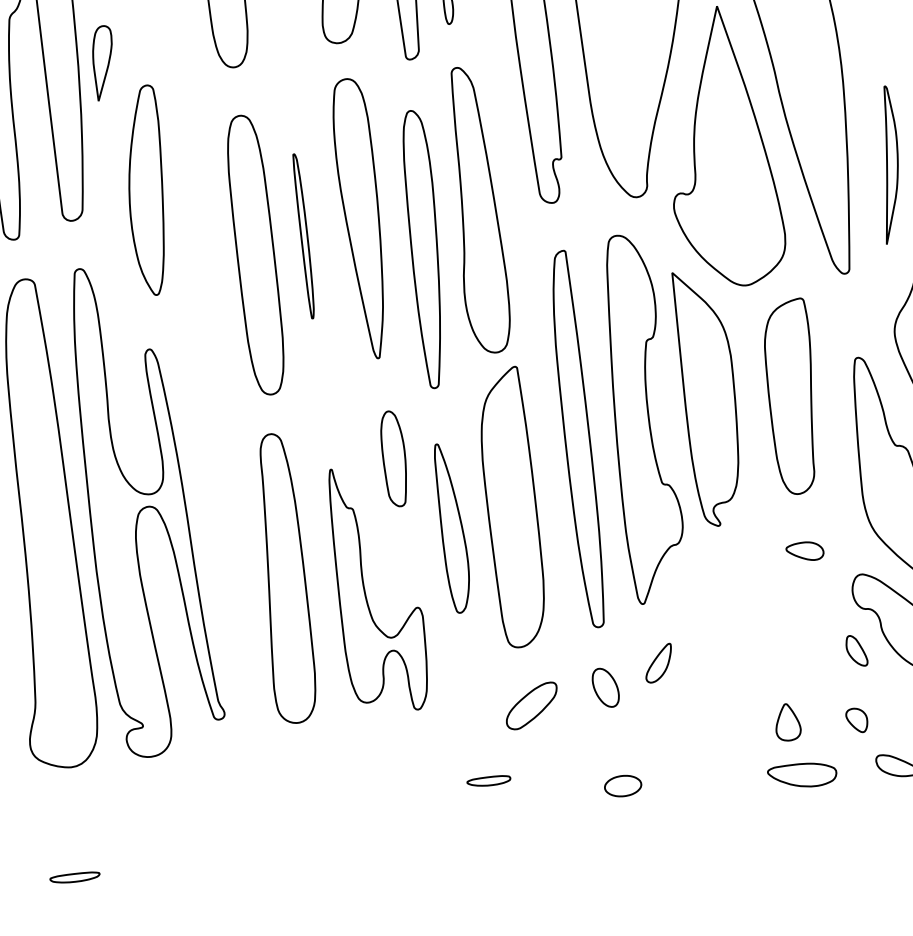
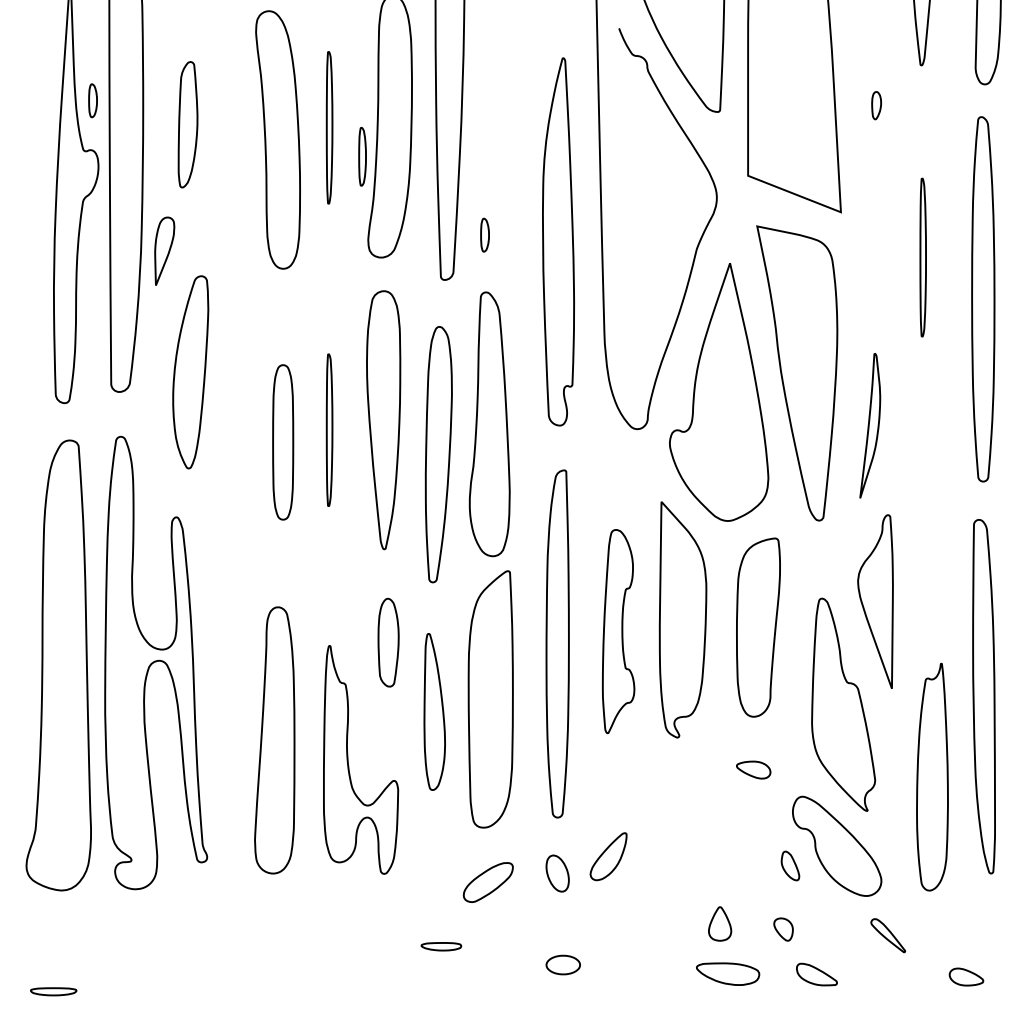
part: (254, 255) -> (282, 442), size x0.6
part: (641, 418) -> (618, 631), size x0.6
part: (658, 663) -> (608, 856), size x1.4

